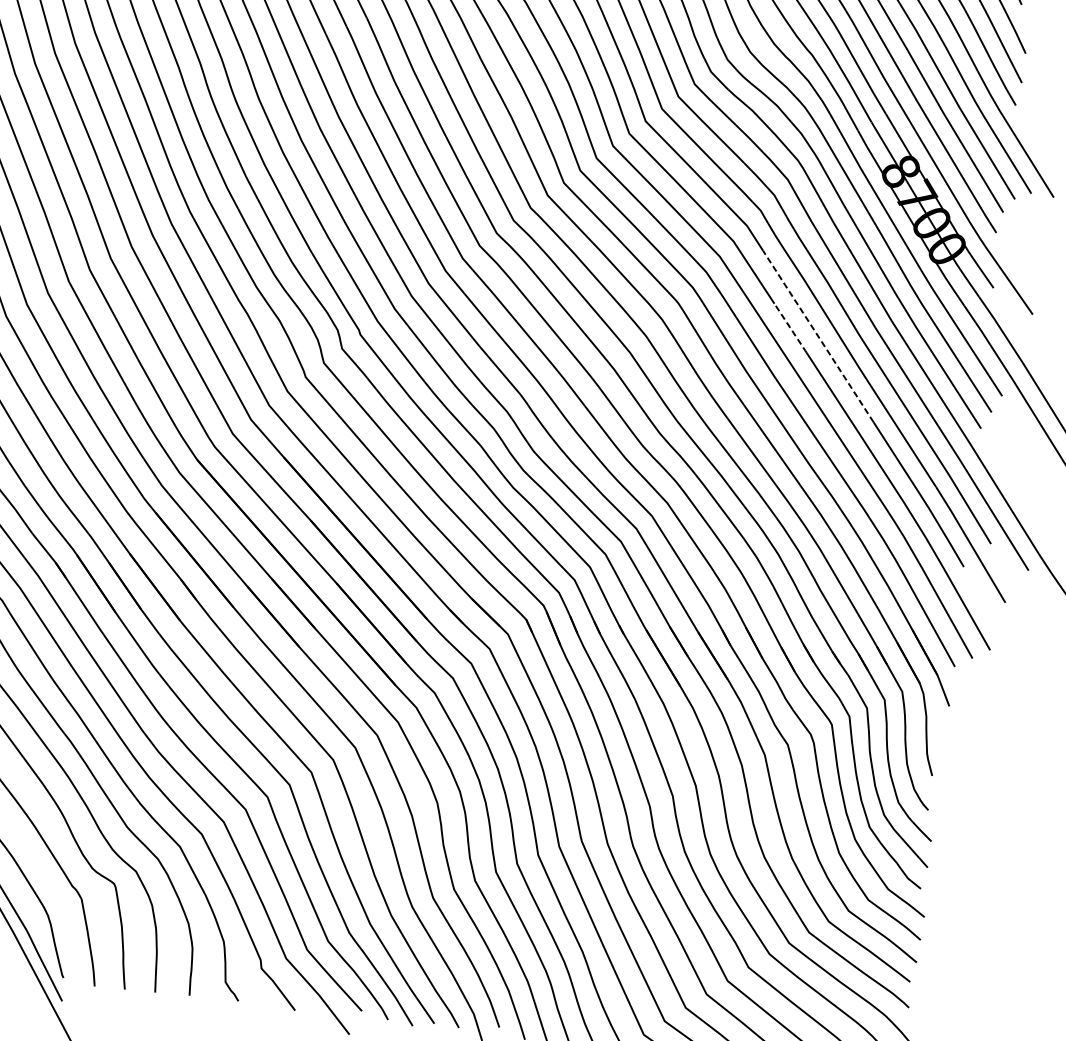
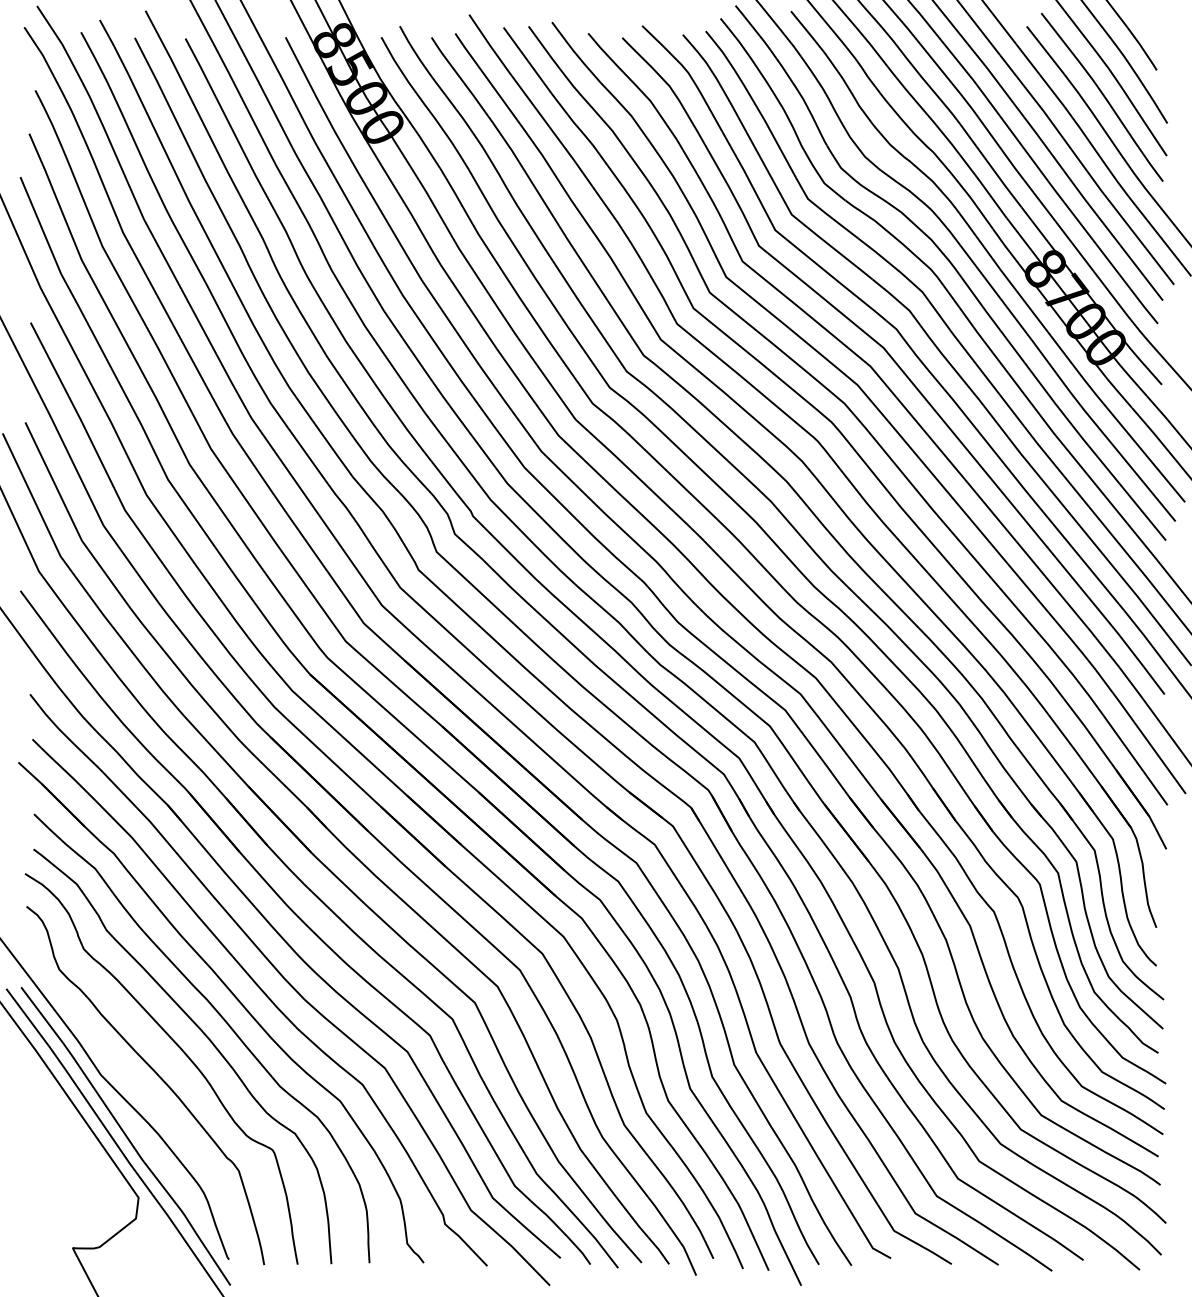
line: (790, 329) -> (944, 455), dashed -> solid
line: (818, 336) -> (975, 460), dashed -> solid

